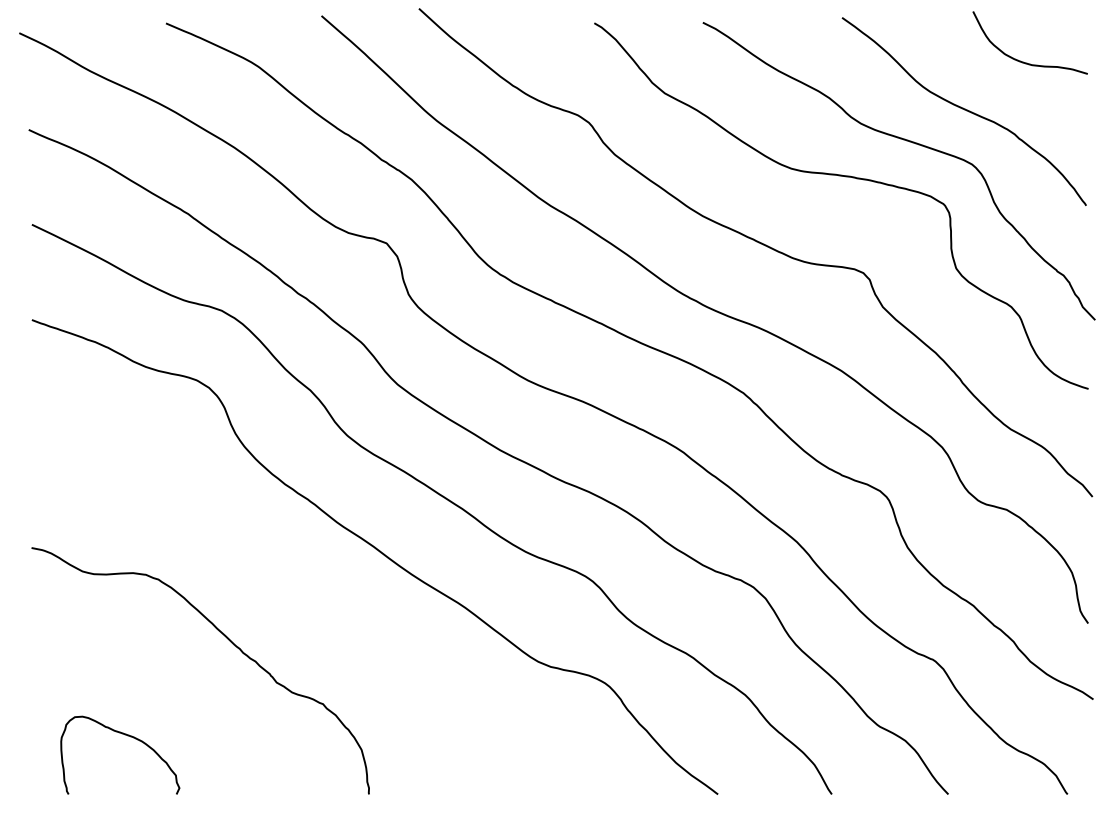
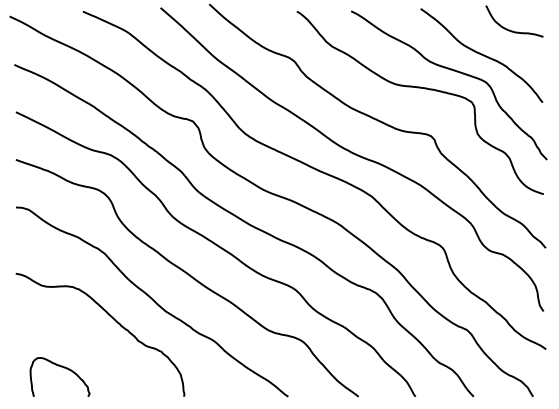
curve: (305, 601) -> (152, 300), added

